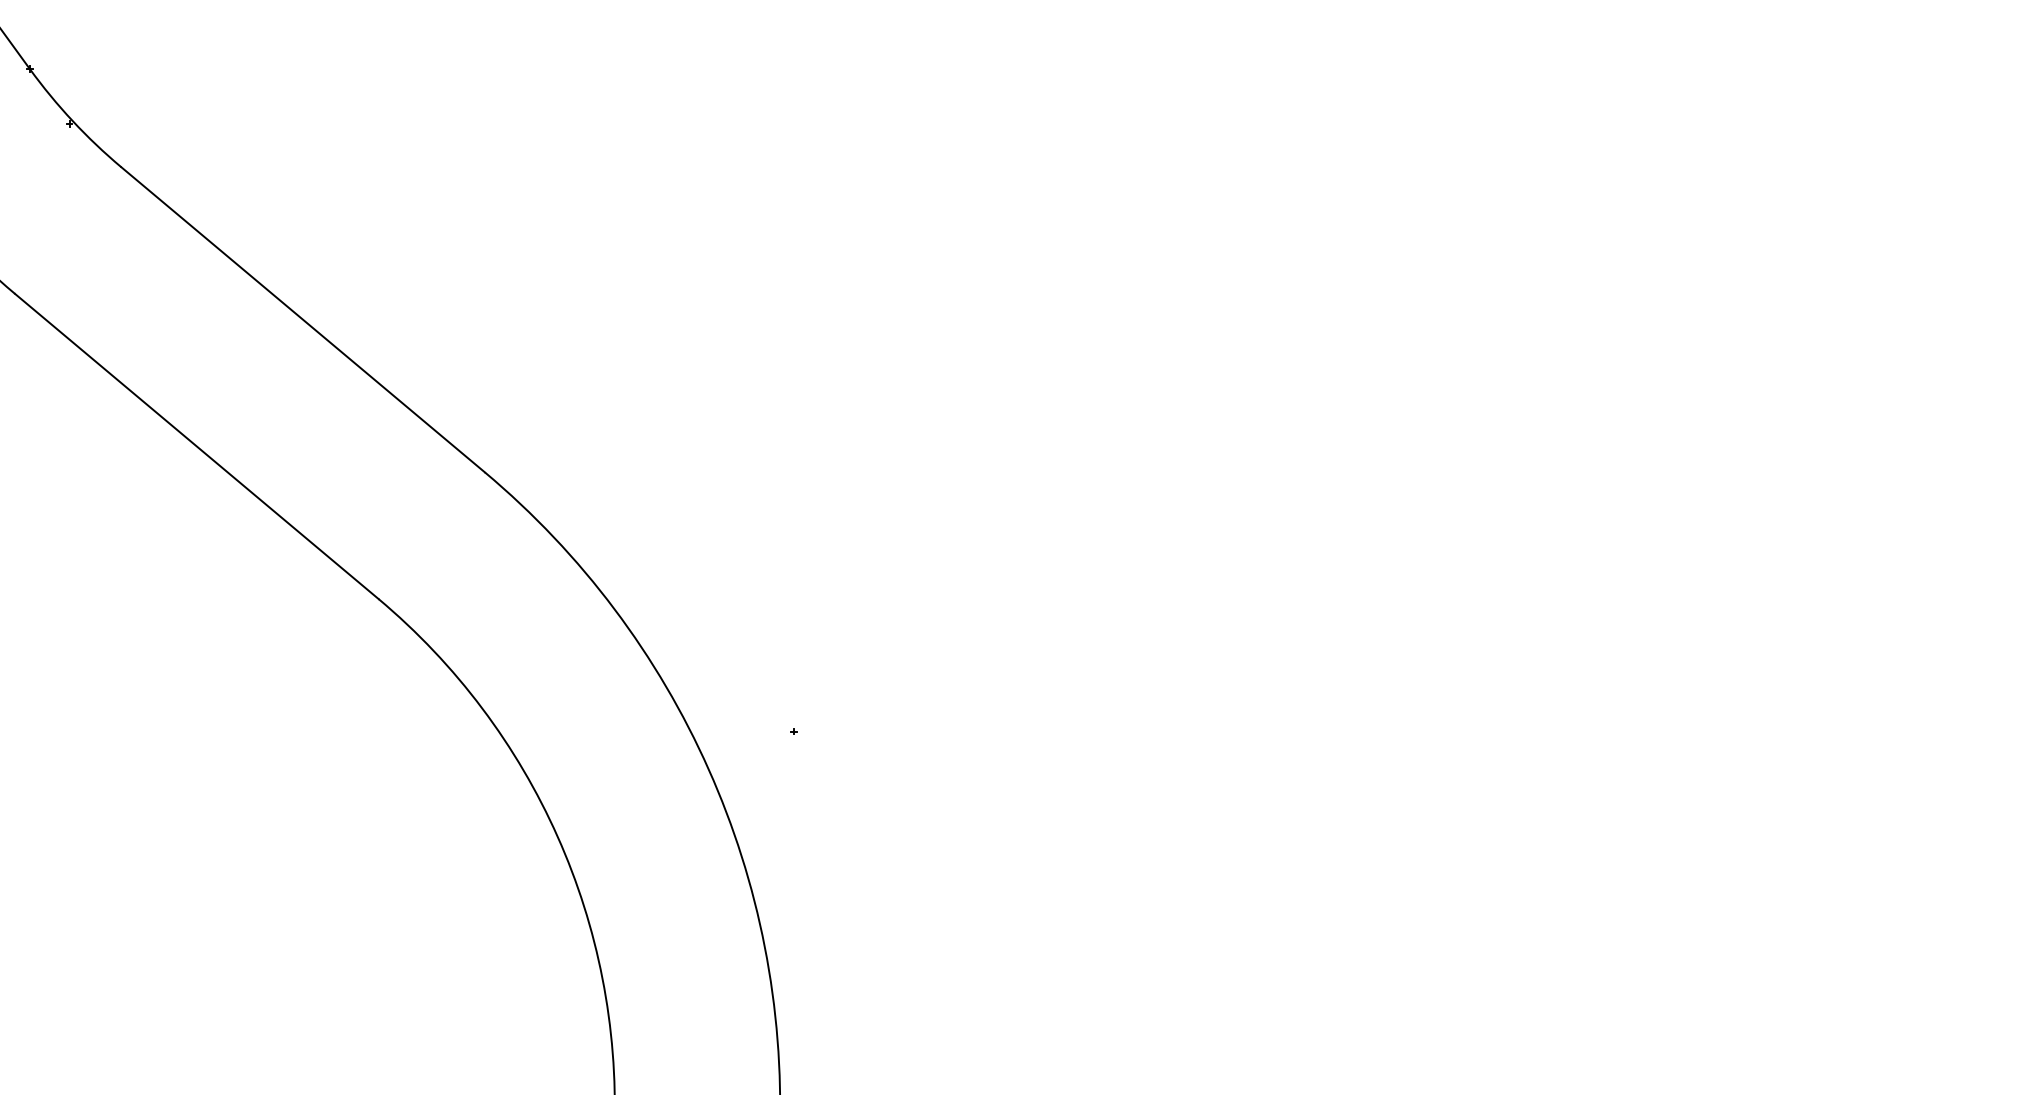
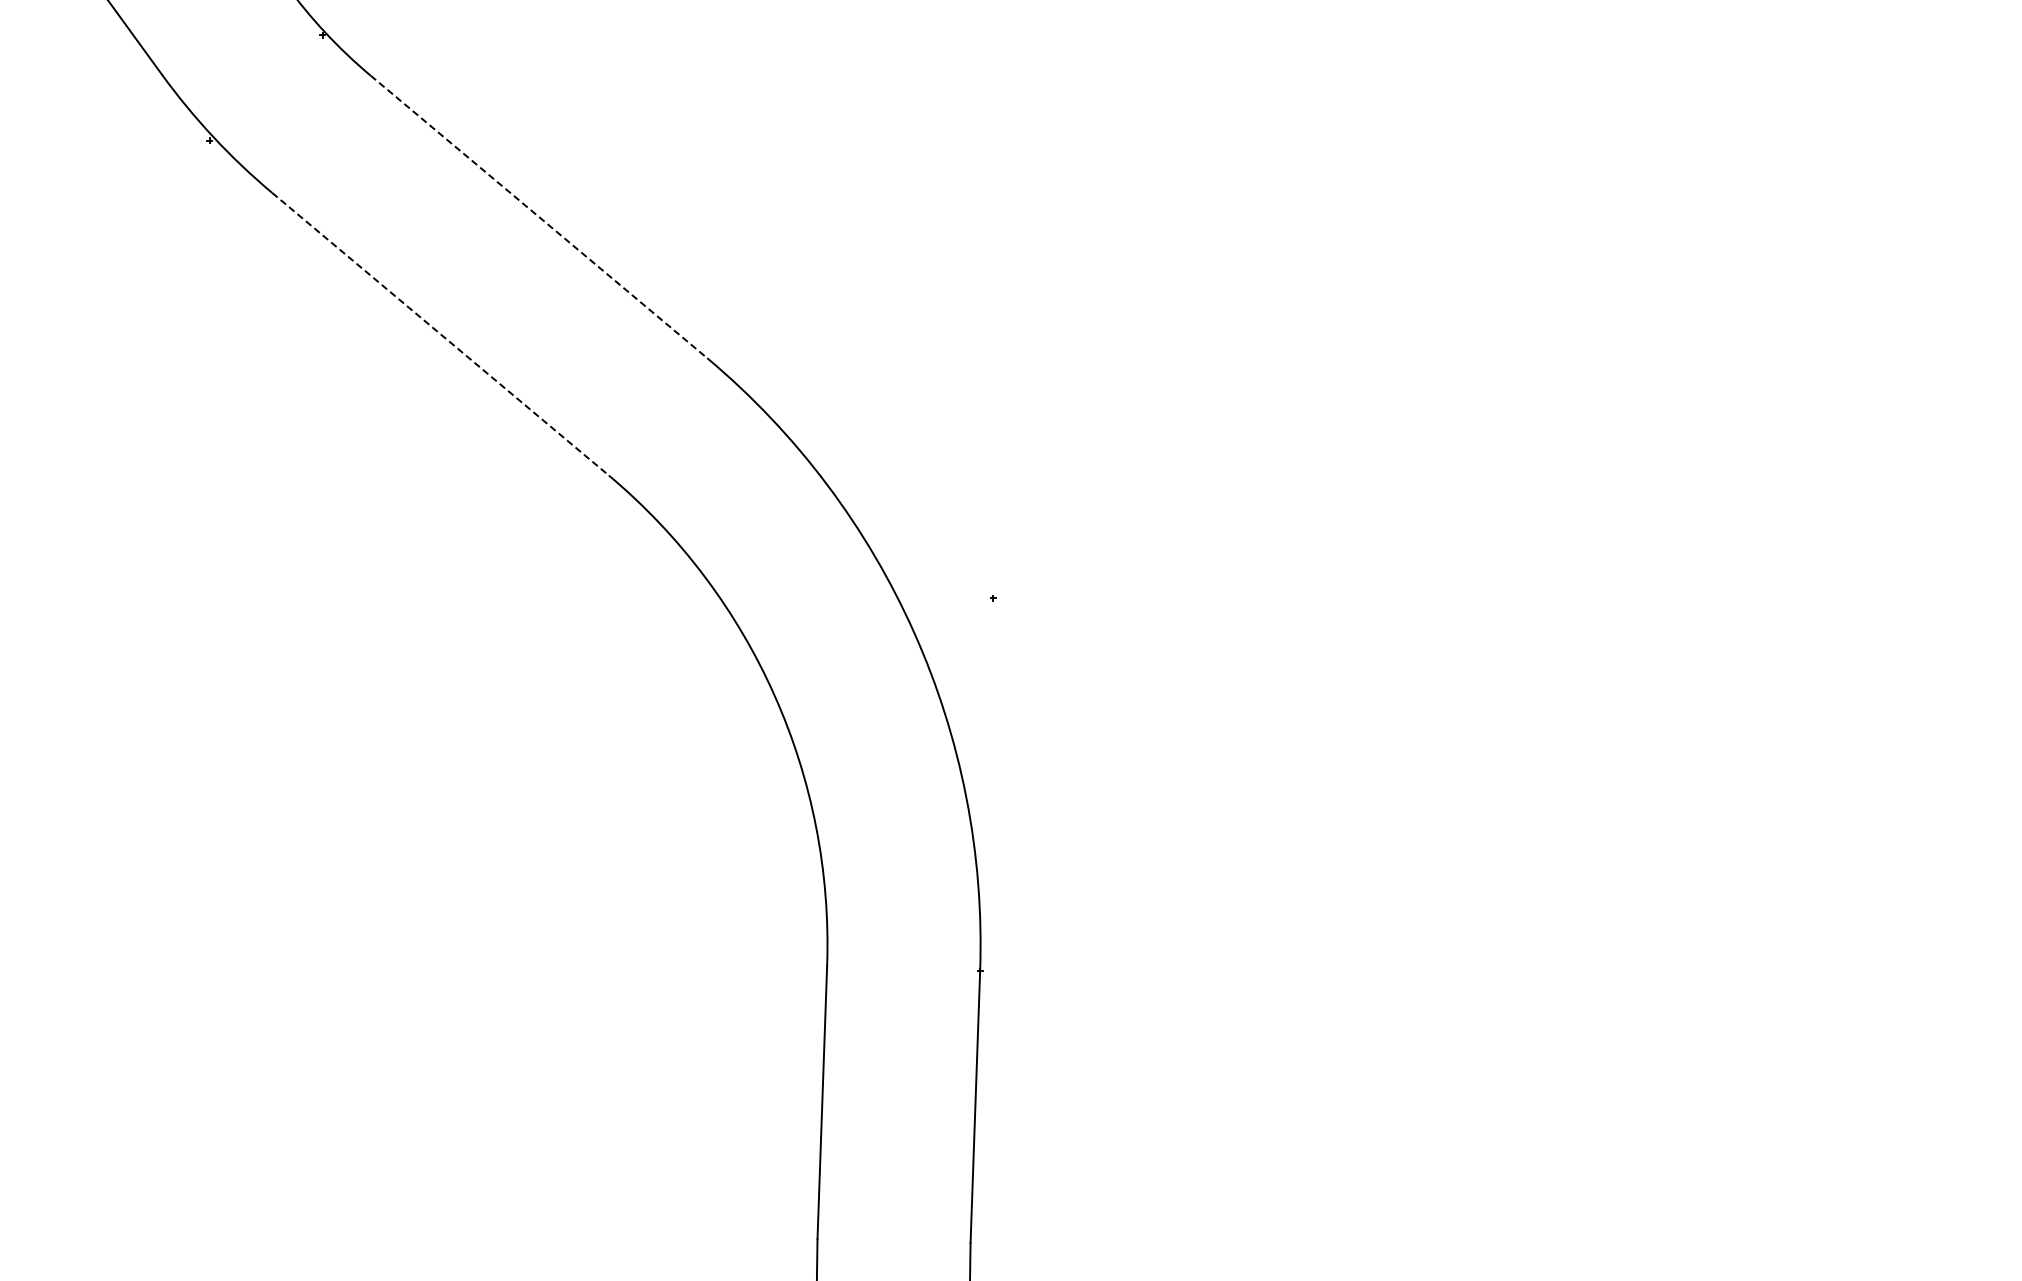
line: (302, 319) -> (538, 216), solid -> dashed
line: (196, 446) -> (440, 334), solid -> dashed

